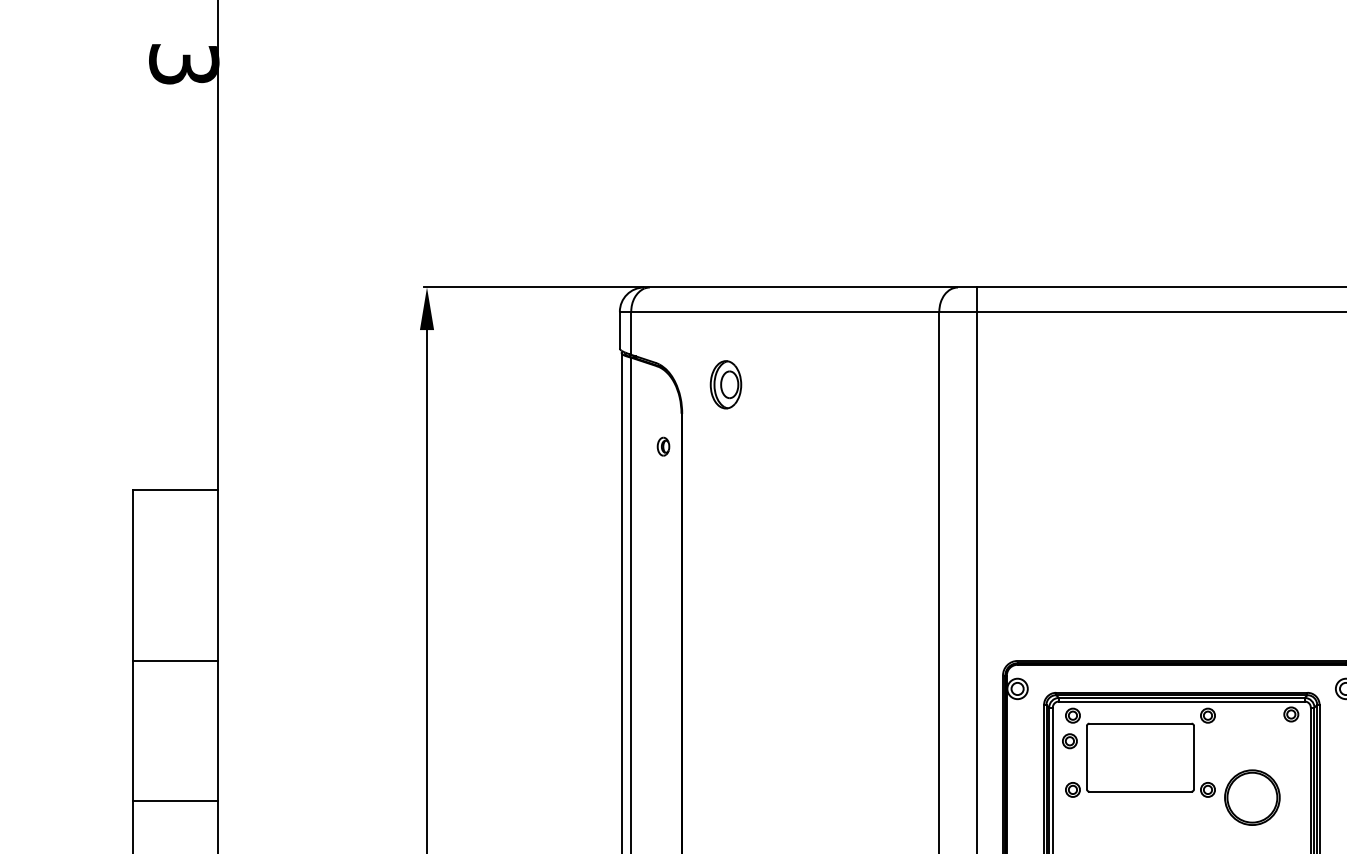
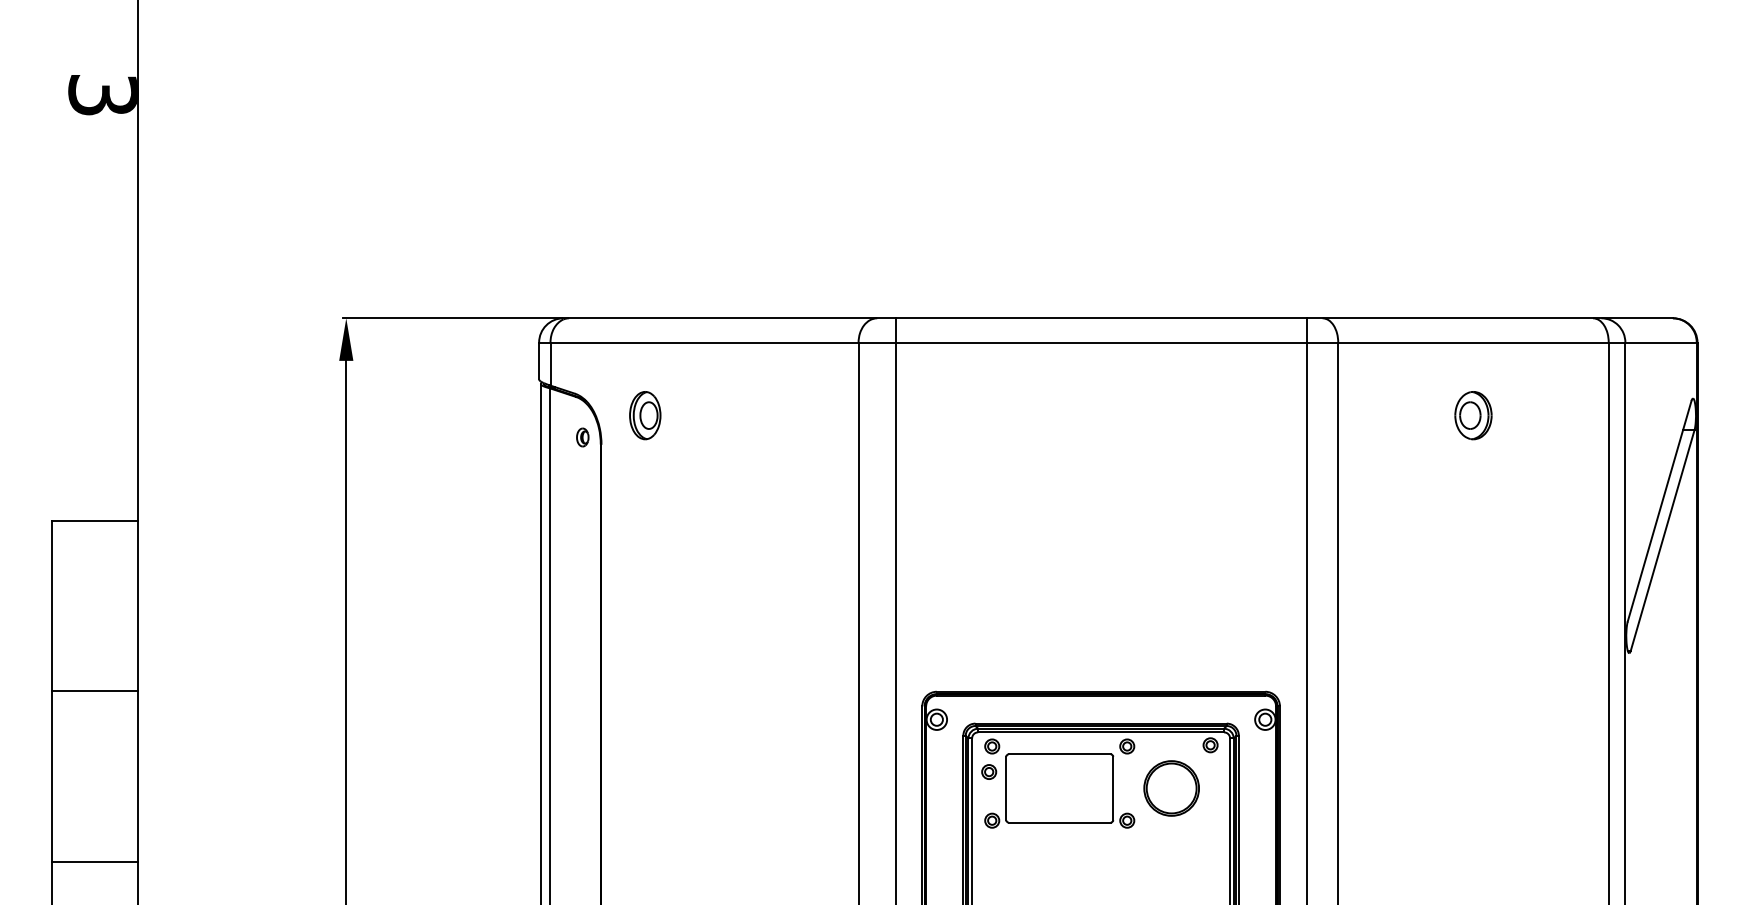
part: (663, 446) -> (582, 437), moved
part: (1252, 797) -> (1171, 788), moved
line: (175, 800) -> (94, 861), moved

